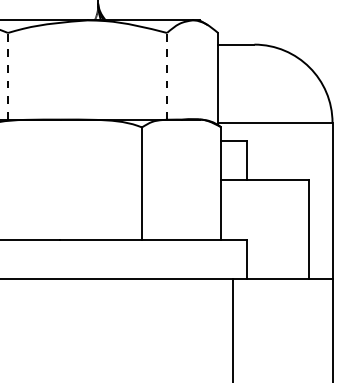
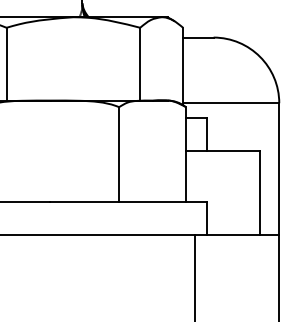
line: (8, 75) -> (6, 63), dashed -> solid
line: (167, 75) -> (140, 63), dashed -> solid

